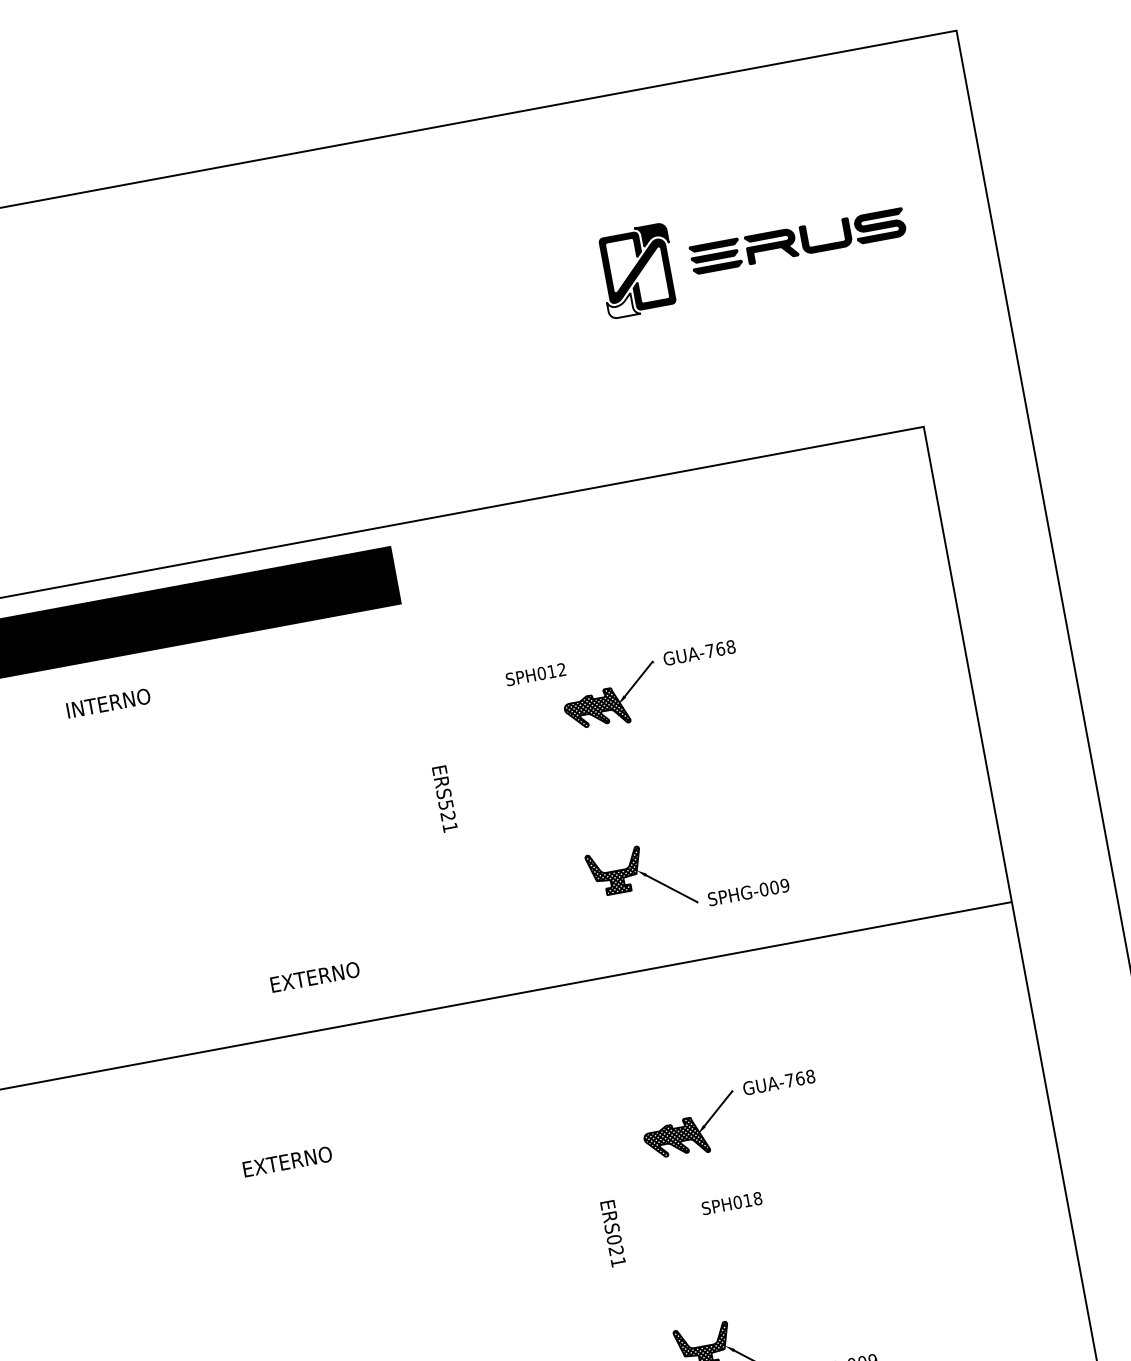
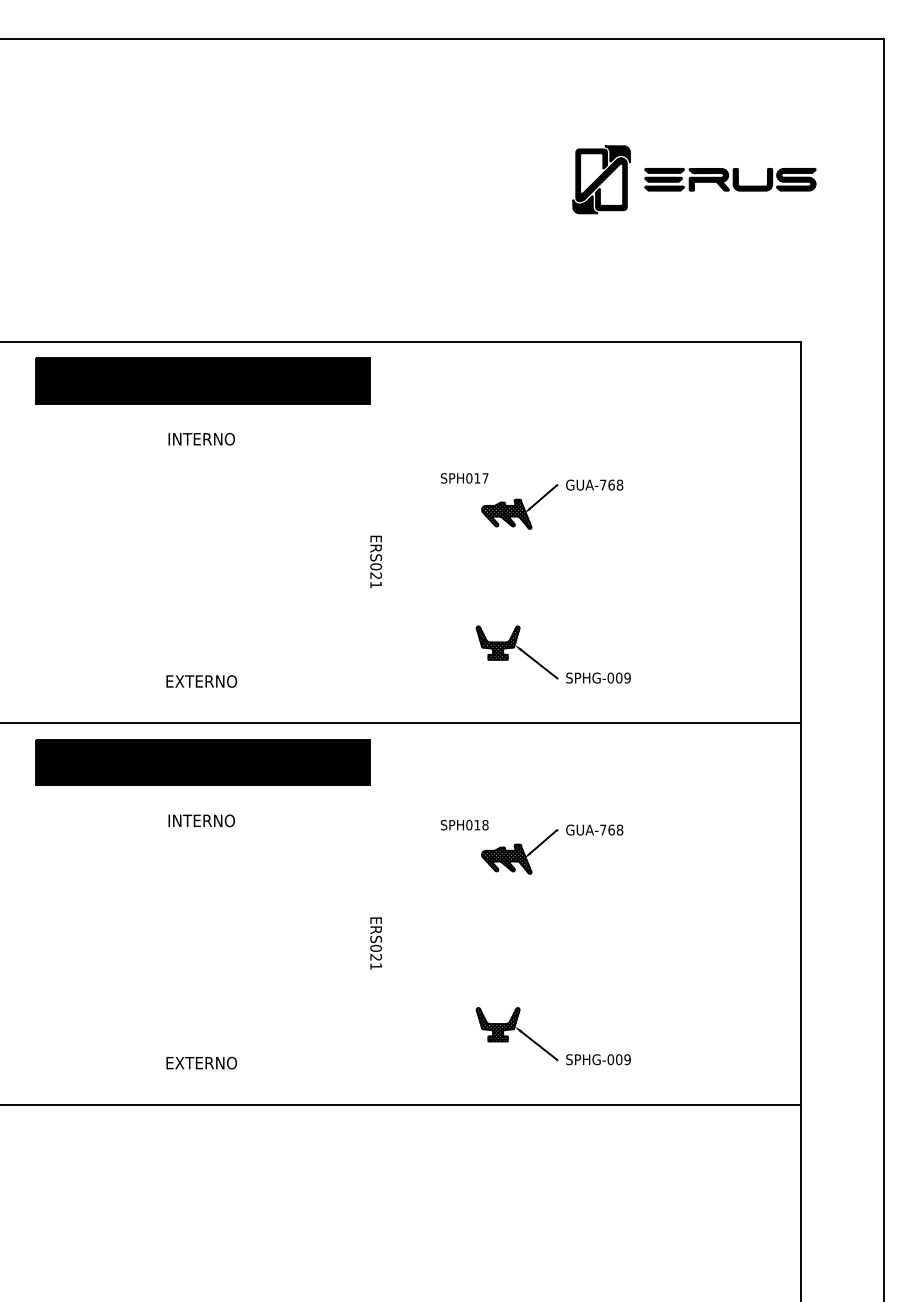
fill: (623, 305) -> (585, 204), added
text: (561, 669) -> (485, 478), SPH012 -> SPH017
text: (108, 703) -> (201, 439), moved
text: (445, 804) -> (375, 566), ERS521 -> ERS021
text: (314, 977) -> (201, 681), moved
part: (275, 1088) -> (202, 762), added
text: (287, 1161) -> (201, 820), EXTERNO -> INTERNO
text: (731, 1202) -> (464, 824), moved
text: (612, 1233) -> (375, 943), moved

